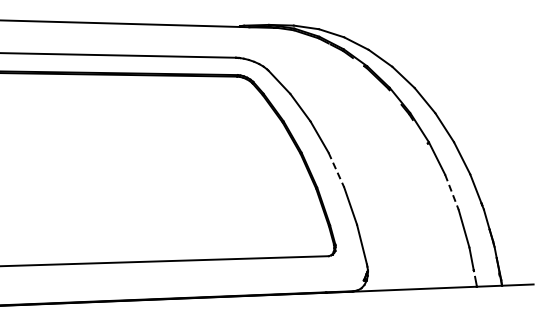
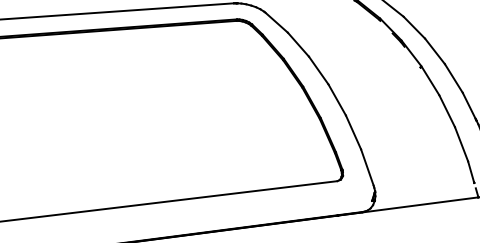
line: (336, 170) -> (337, 100), dashed -> solid
line: (451, 192) -> (446, 111), dashed -> solid

